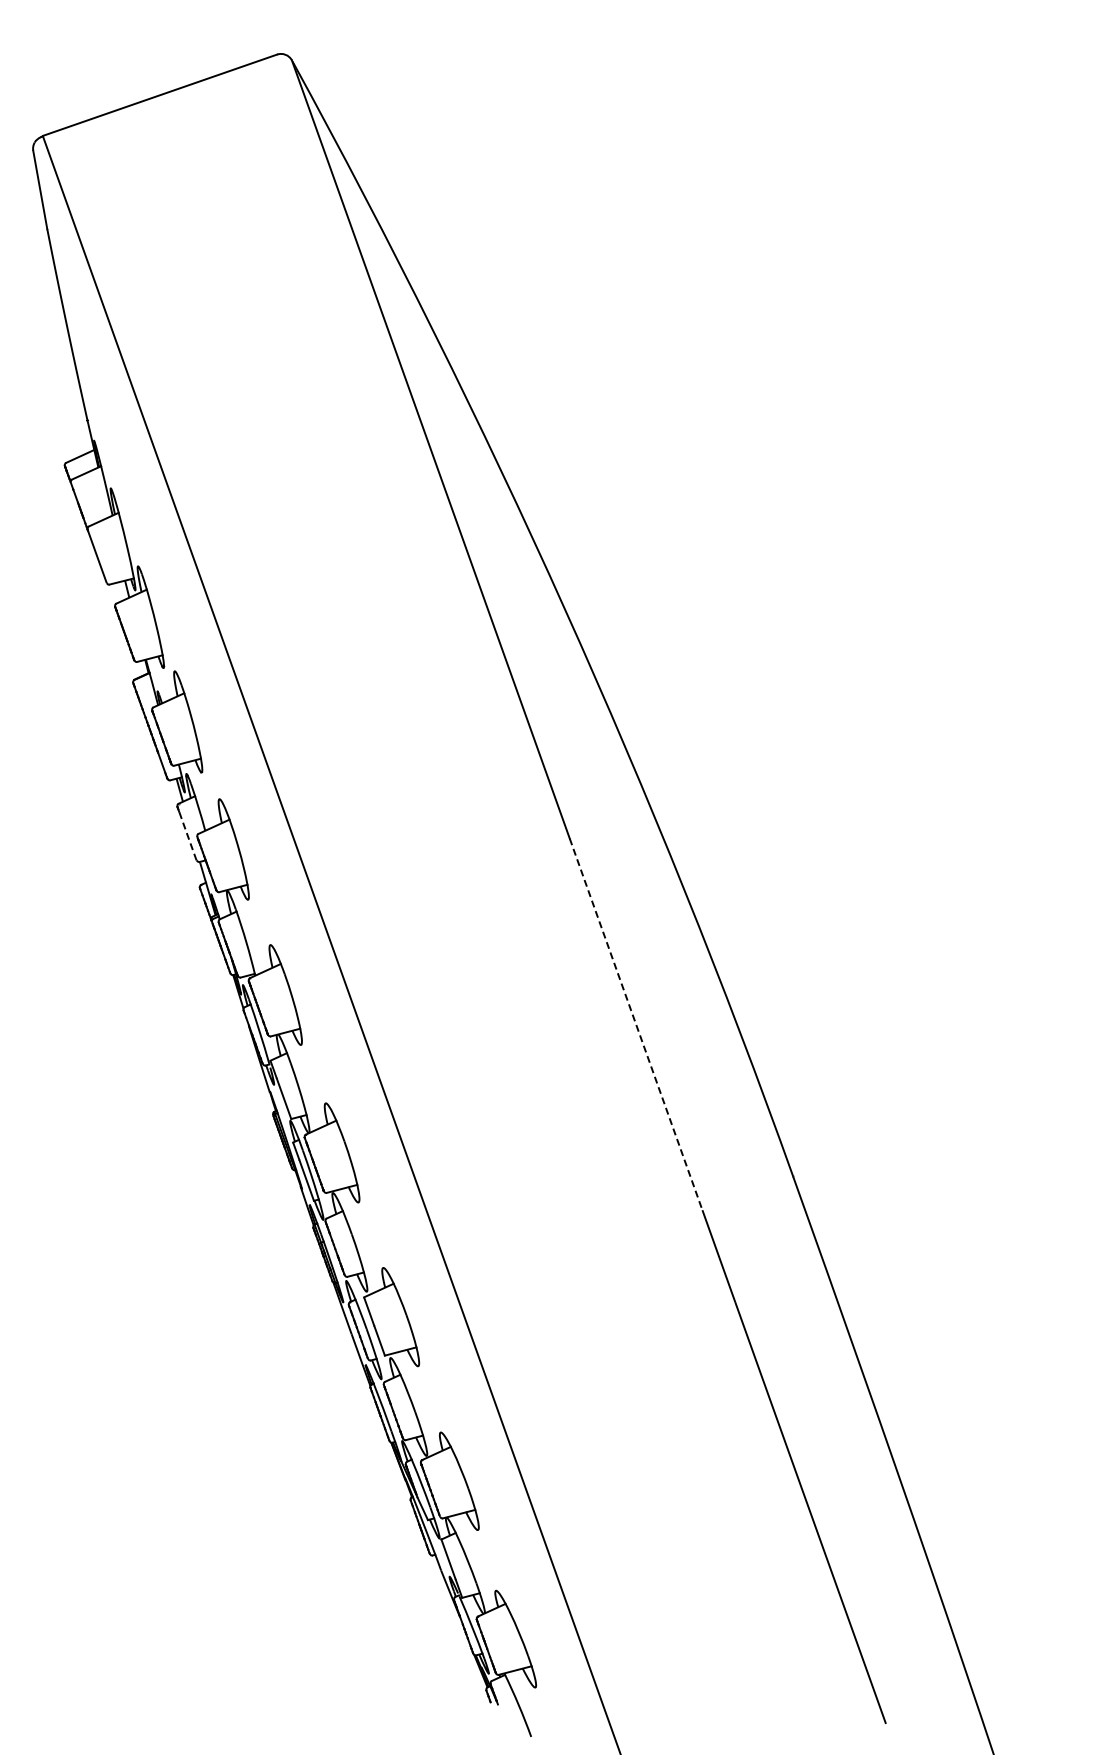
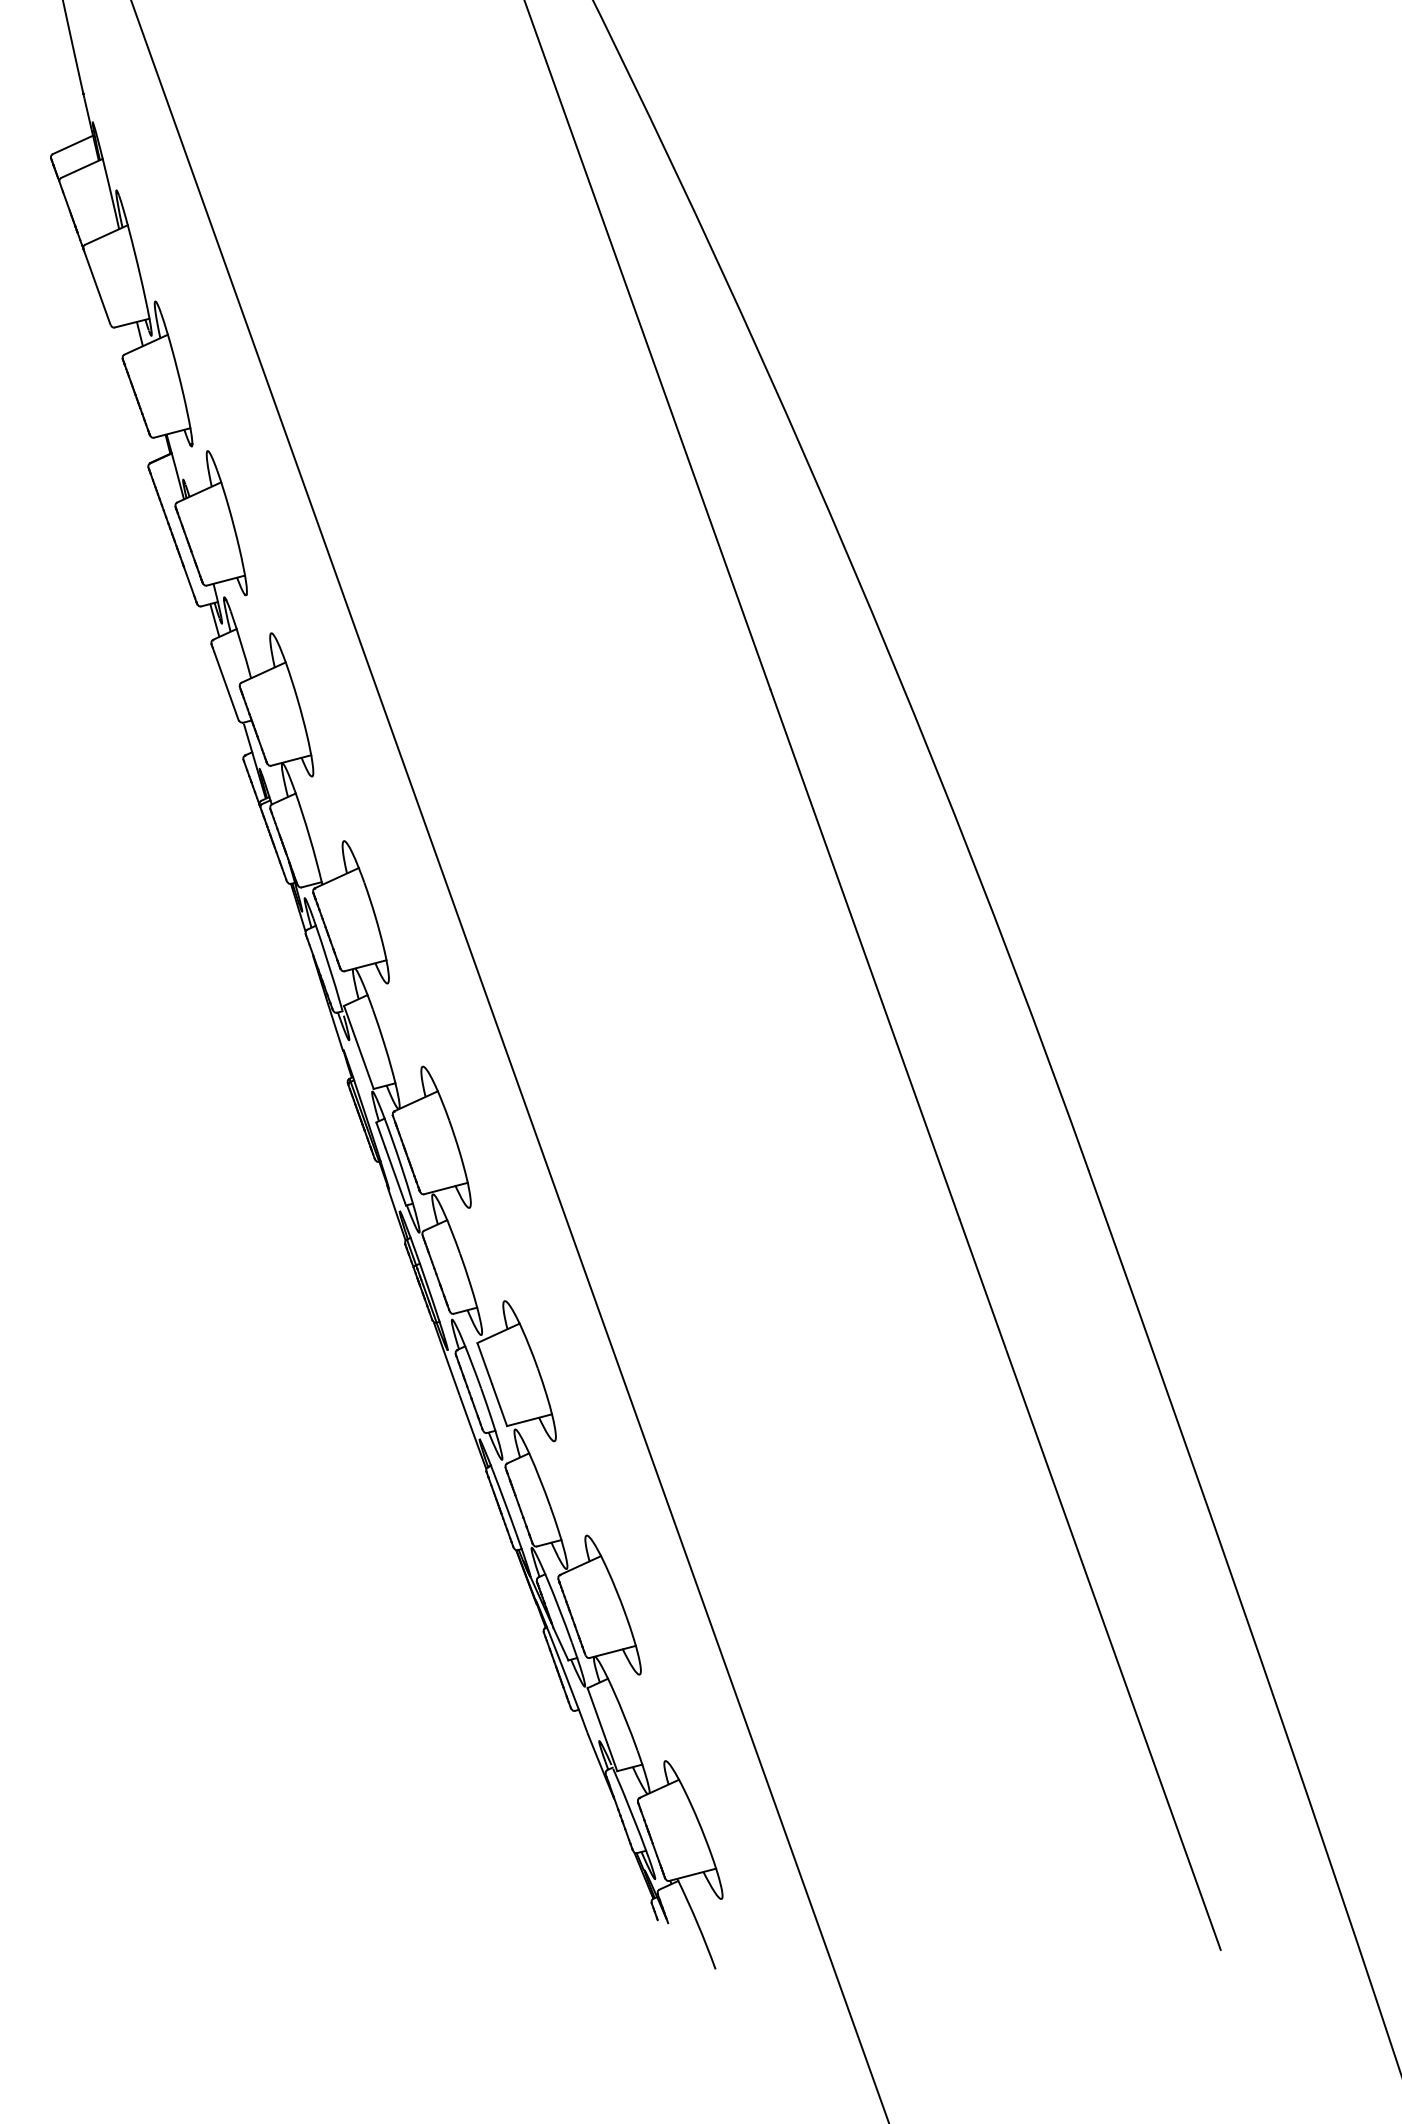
line: (187, 836) -> (225, 686), dashed -> solid
line: (636, 1024) -> (865, 954), dashed -> solid

